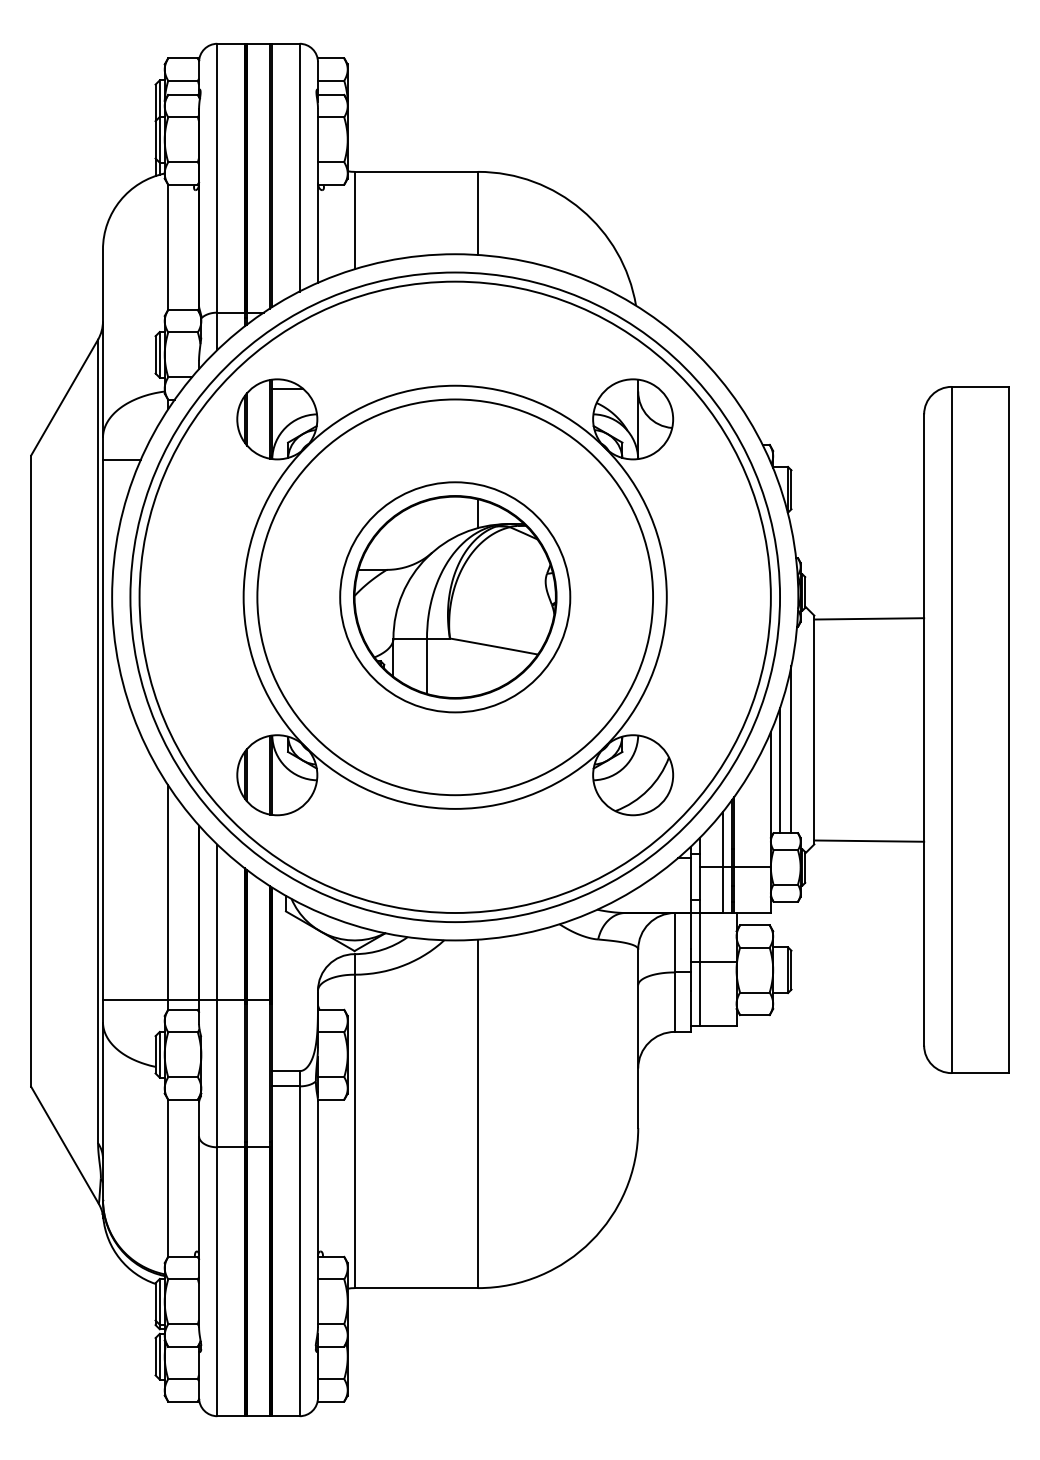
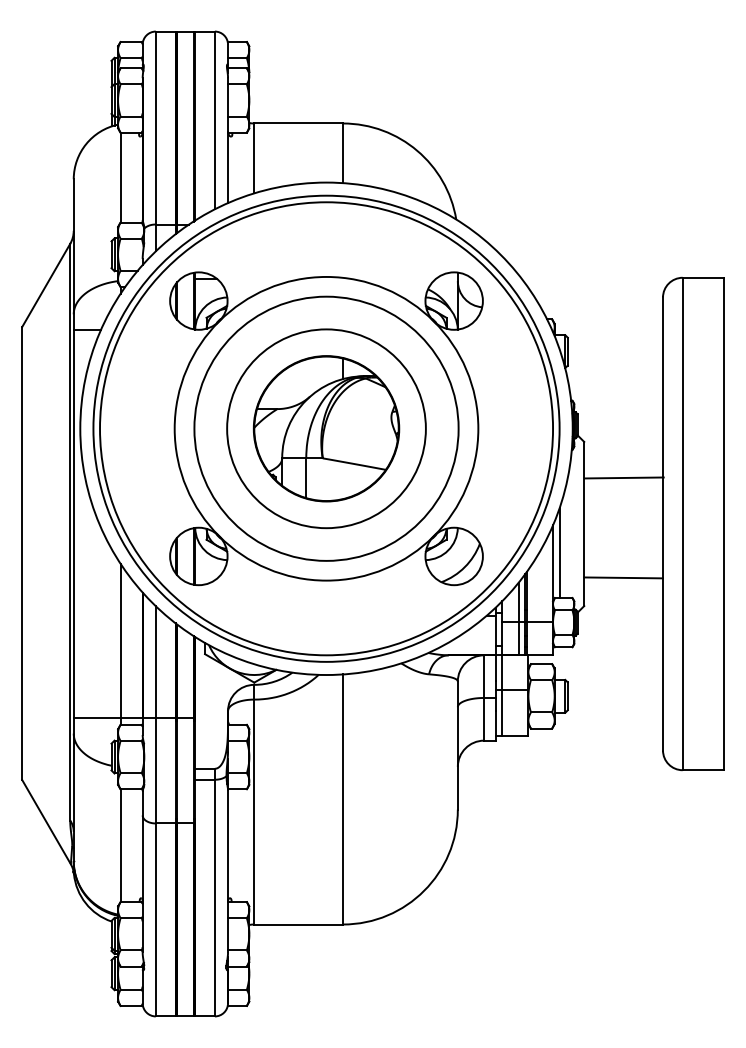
circle: (455, 597) -> (326, 428), size x0.7
circle: (455, 597) -> (326, 428), size x1.6
line: (869, 618) -> (624, 477), moved
line: (791, 749) -> (567, 537), removed
line: (869, 840) -> (623, 577), moved

